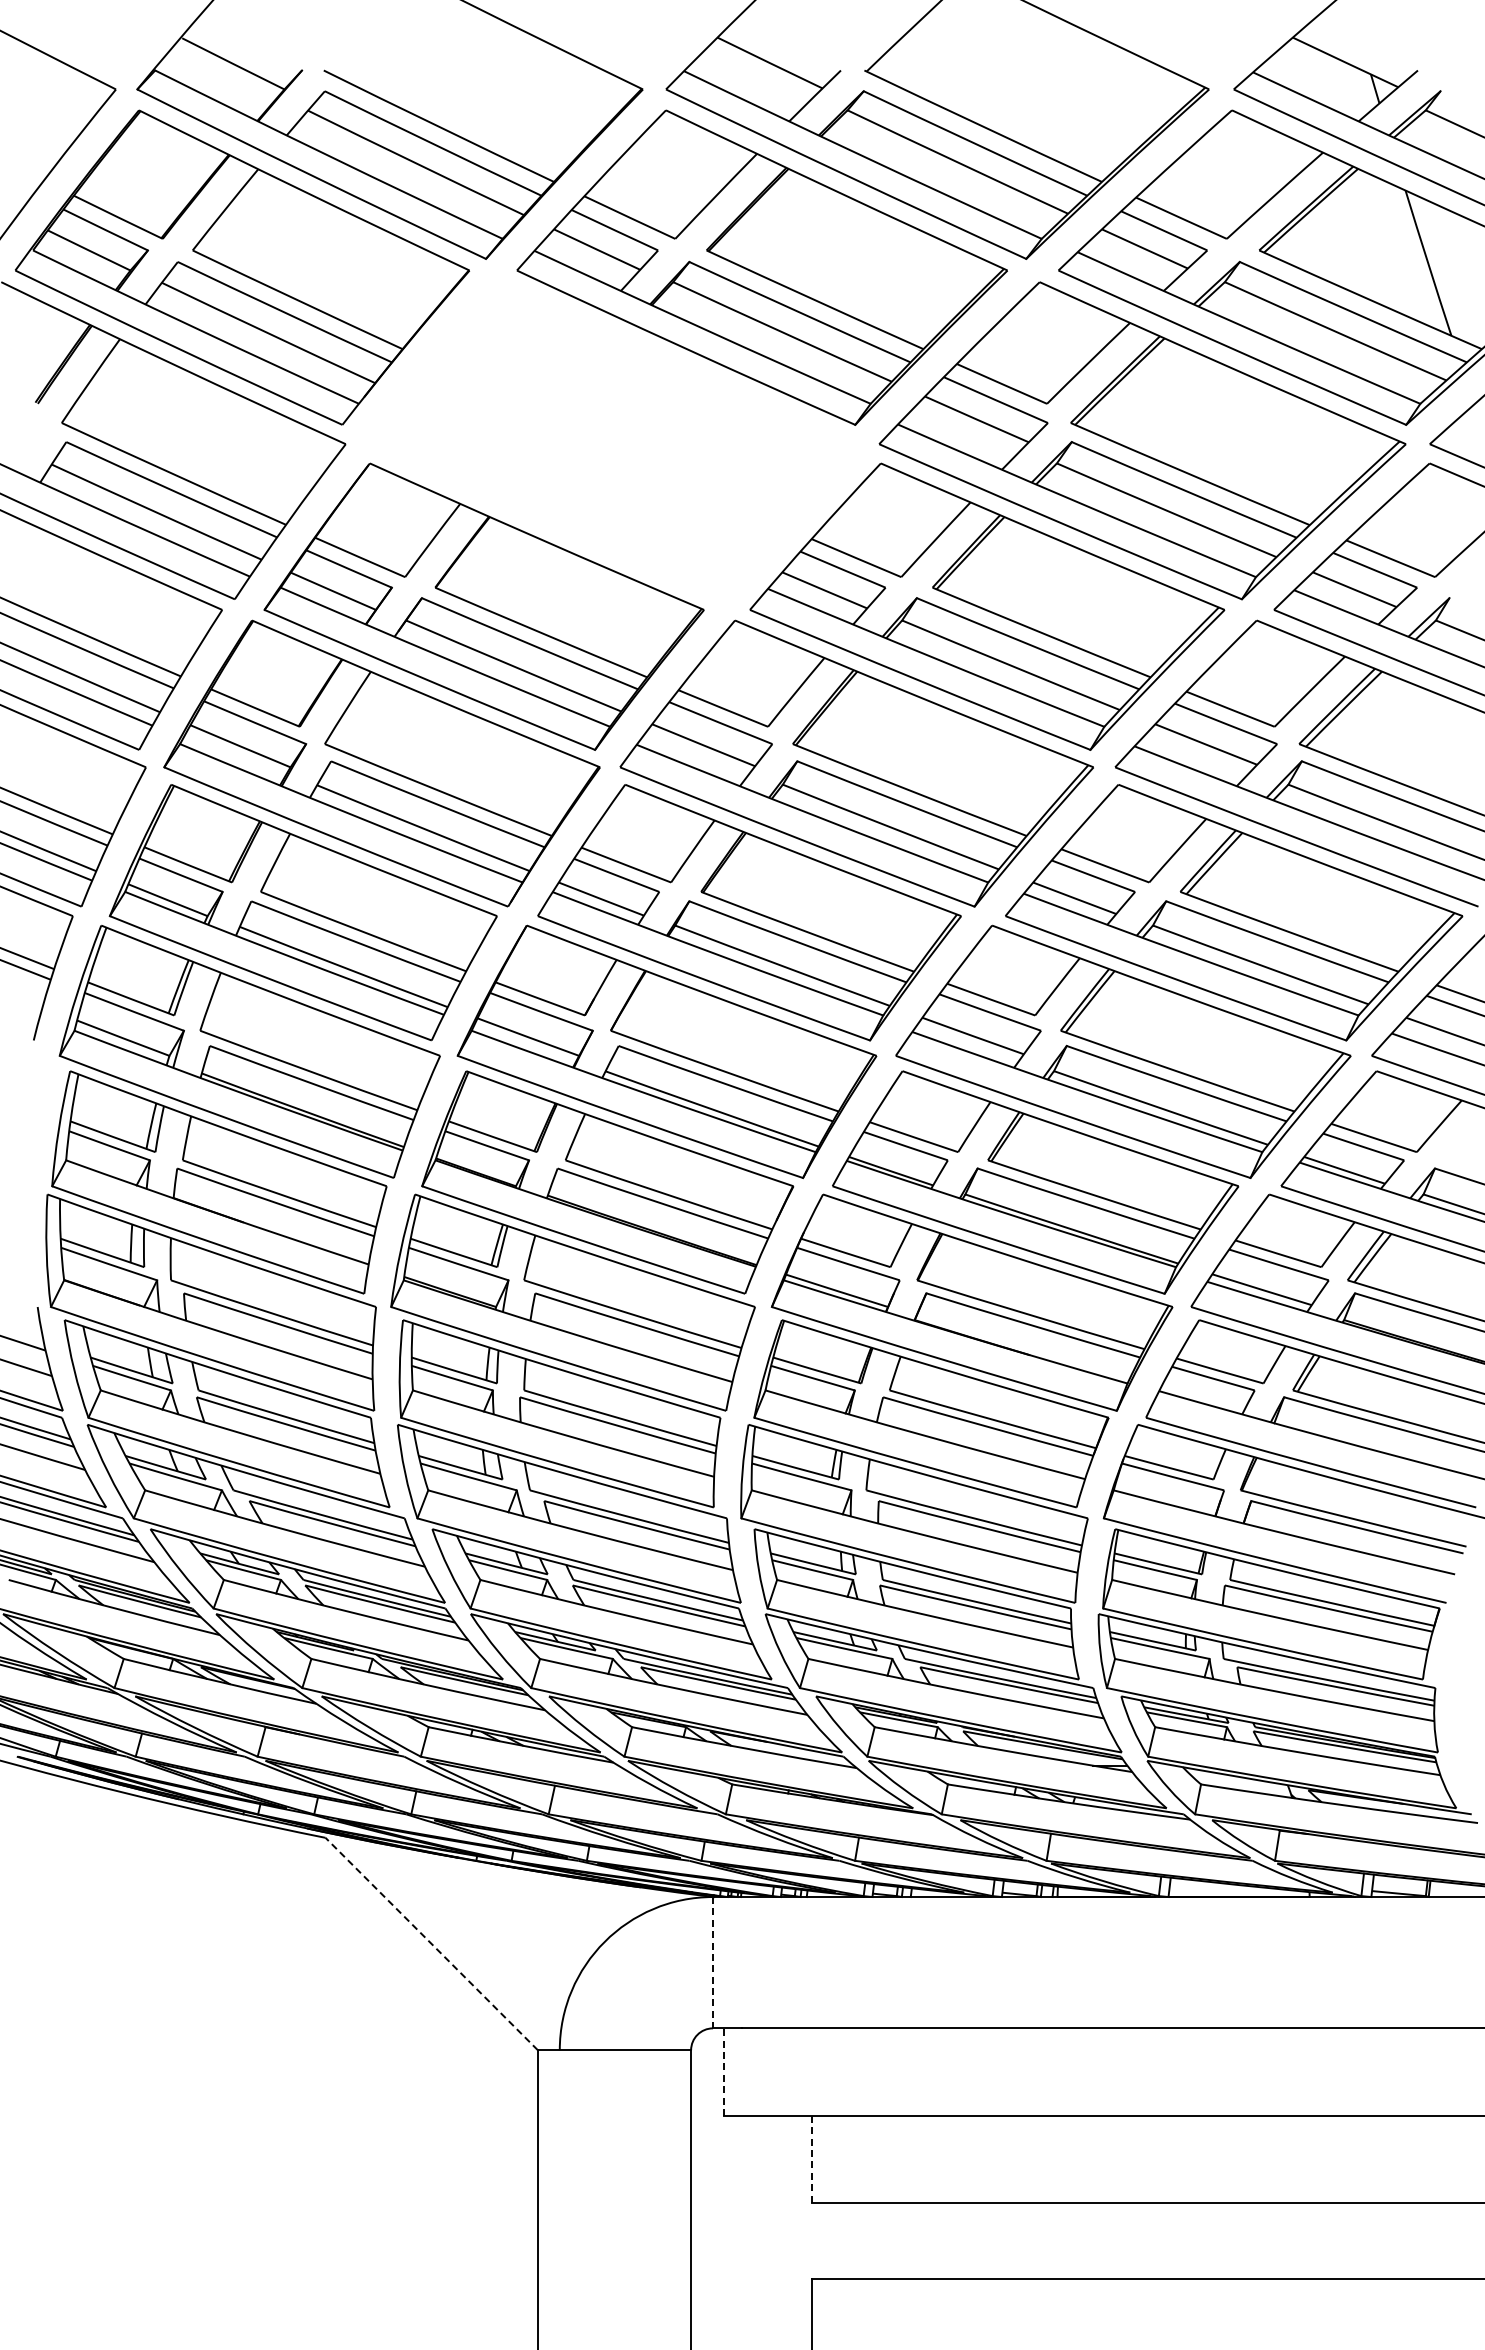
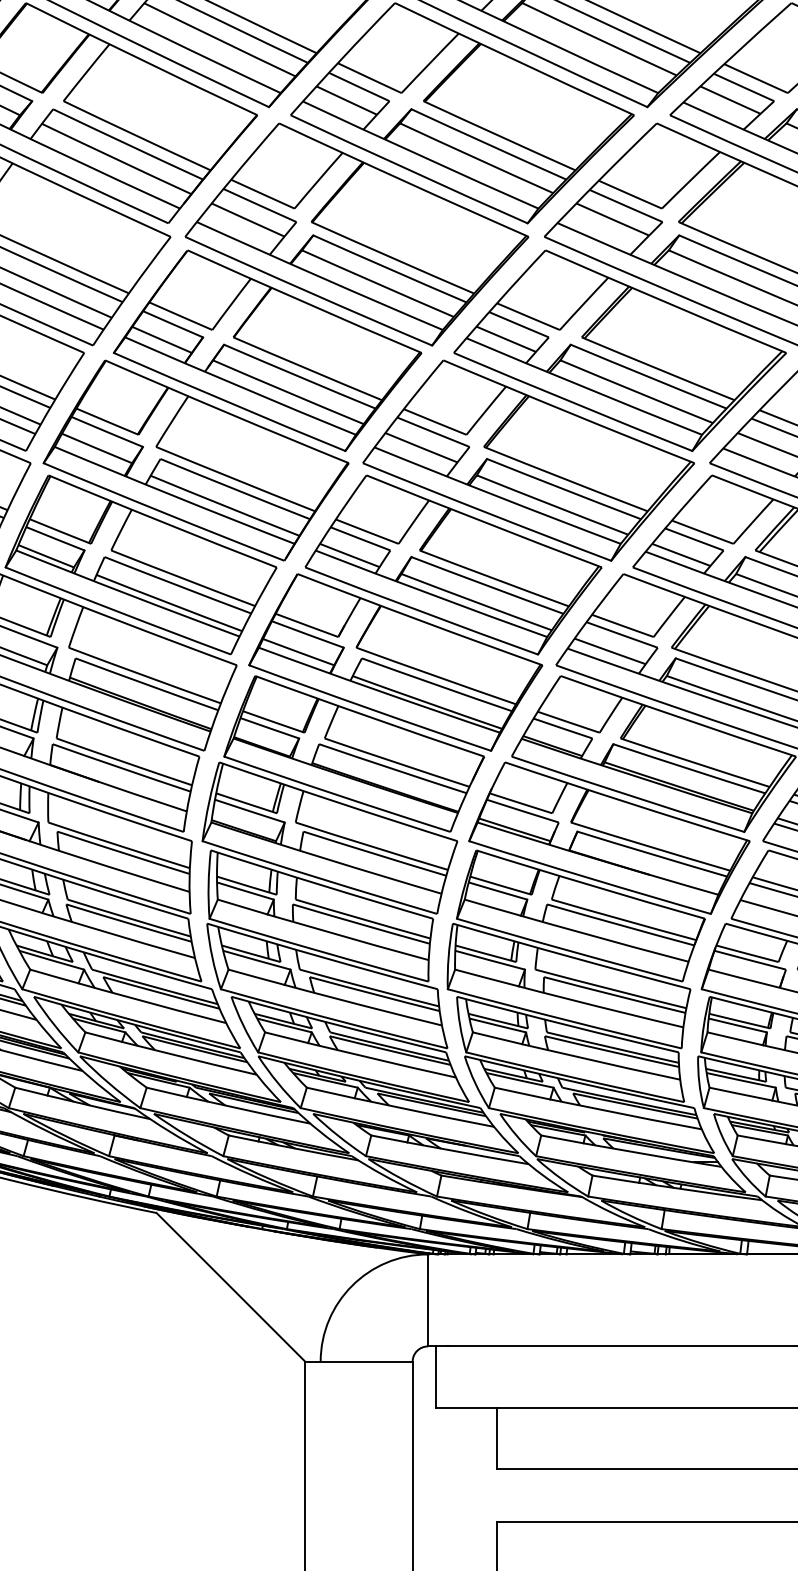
part: (611, 440) -> (356, 234), added
line: (431, 1943) -> (230, 1287), dashed -> solid
line: (713, 1962) -> (428, 1300), dashed -> solid
line: (723, 2072) -> (435, 1377), dashed -> solid
line: (811, 2159) -> (496, 1438), dashed -> solid

